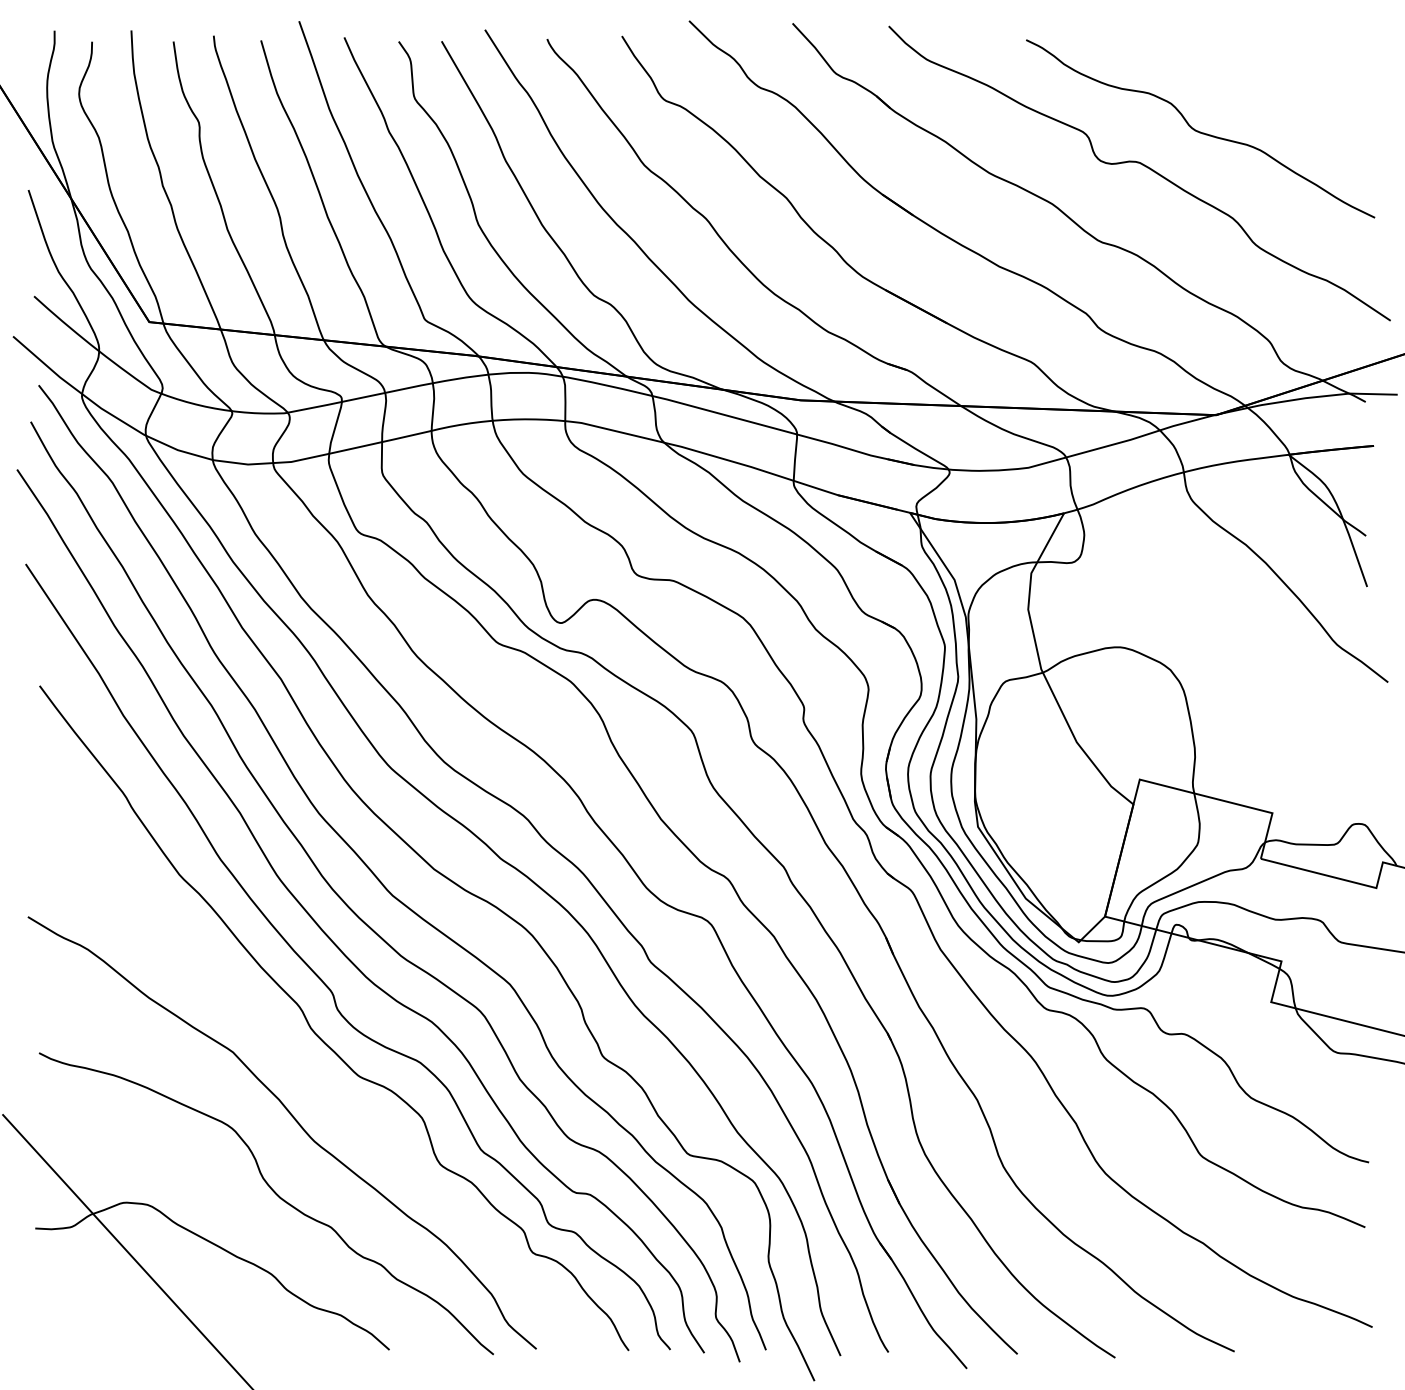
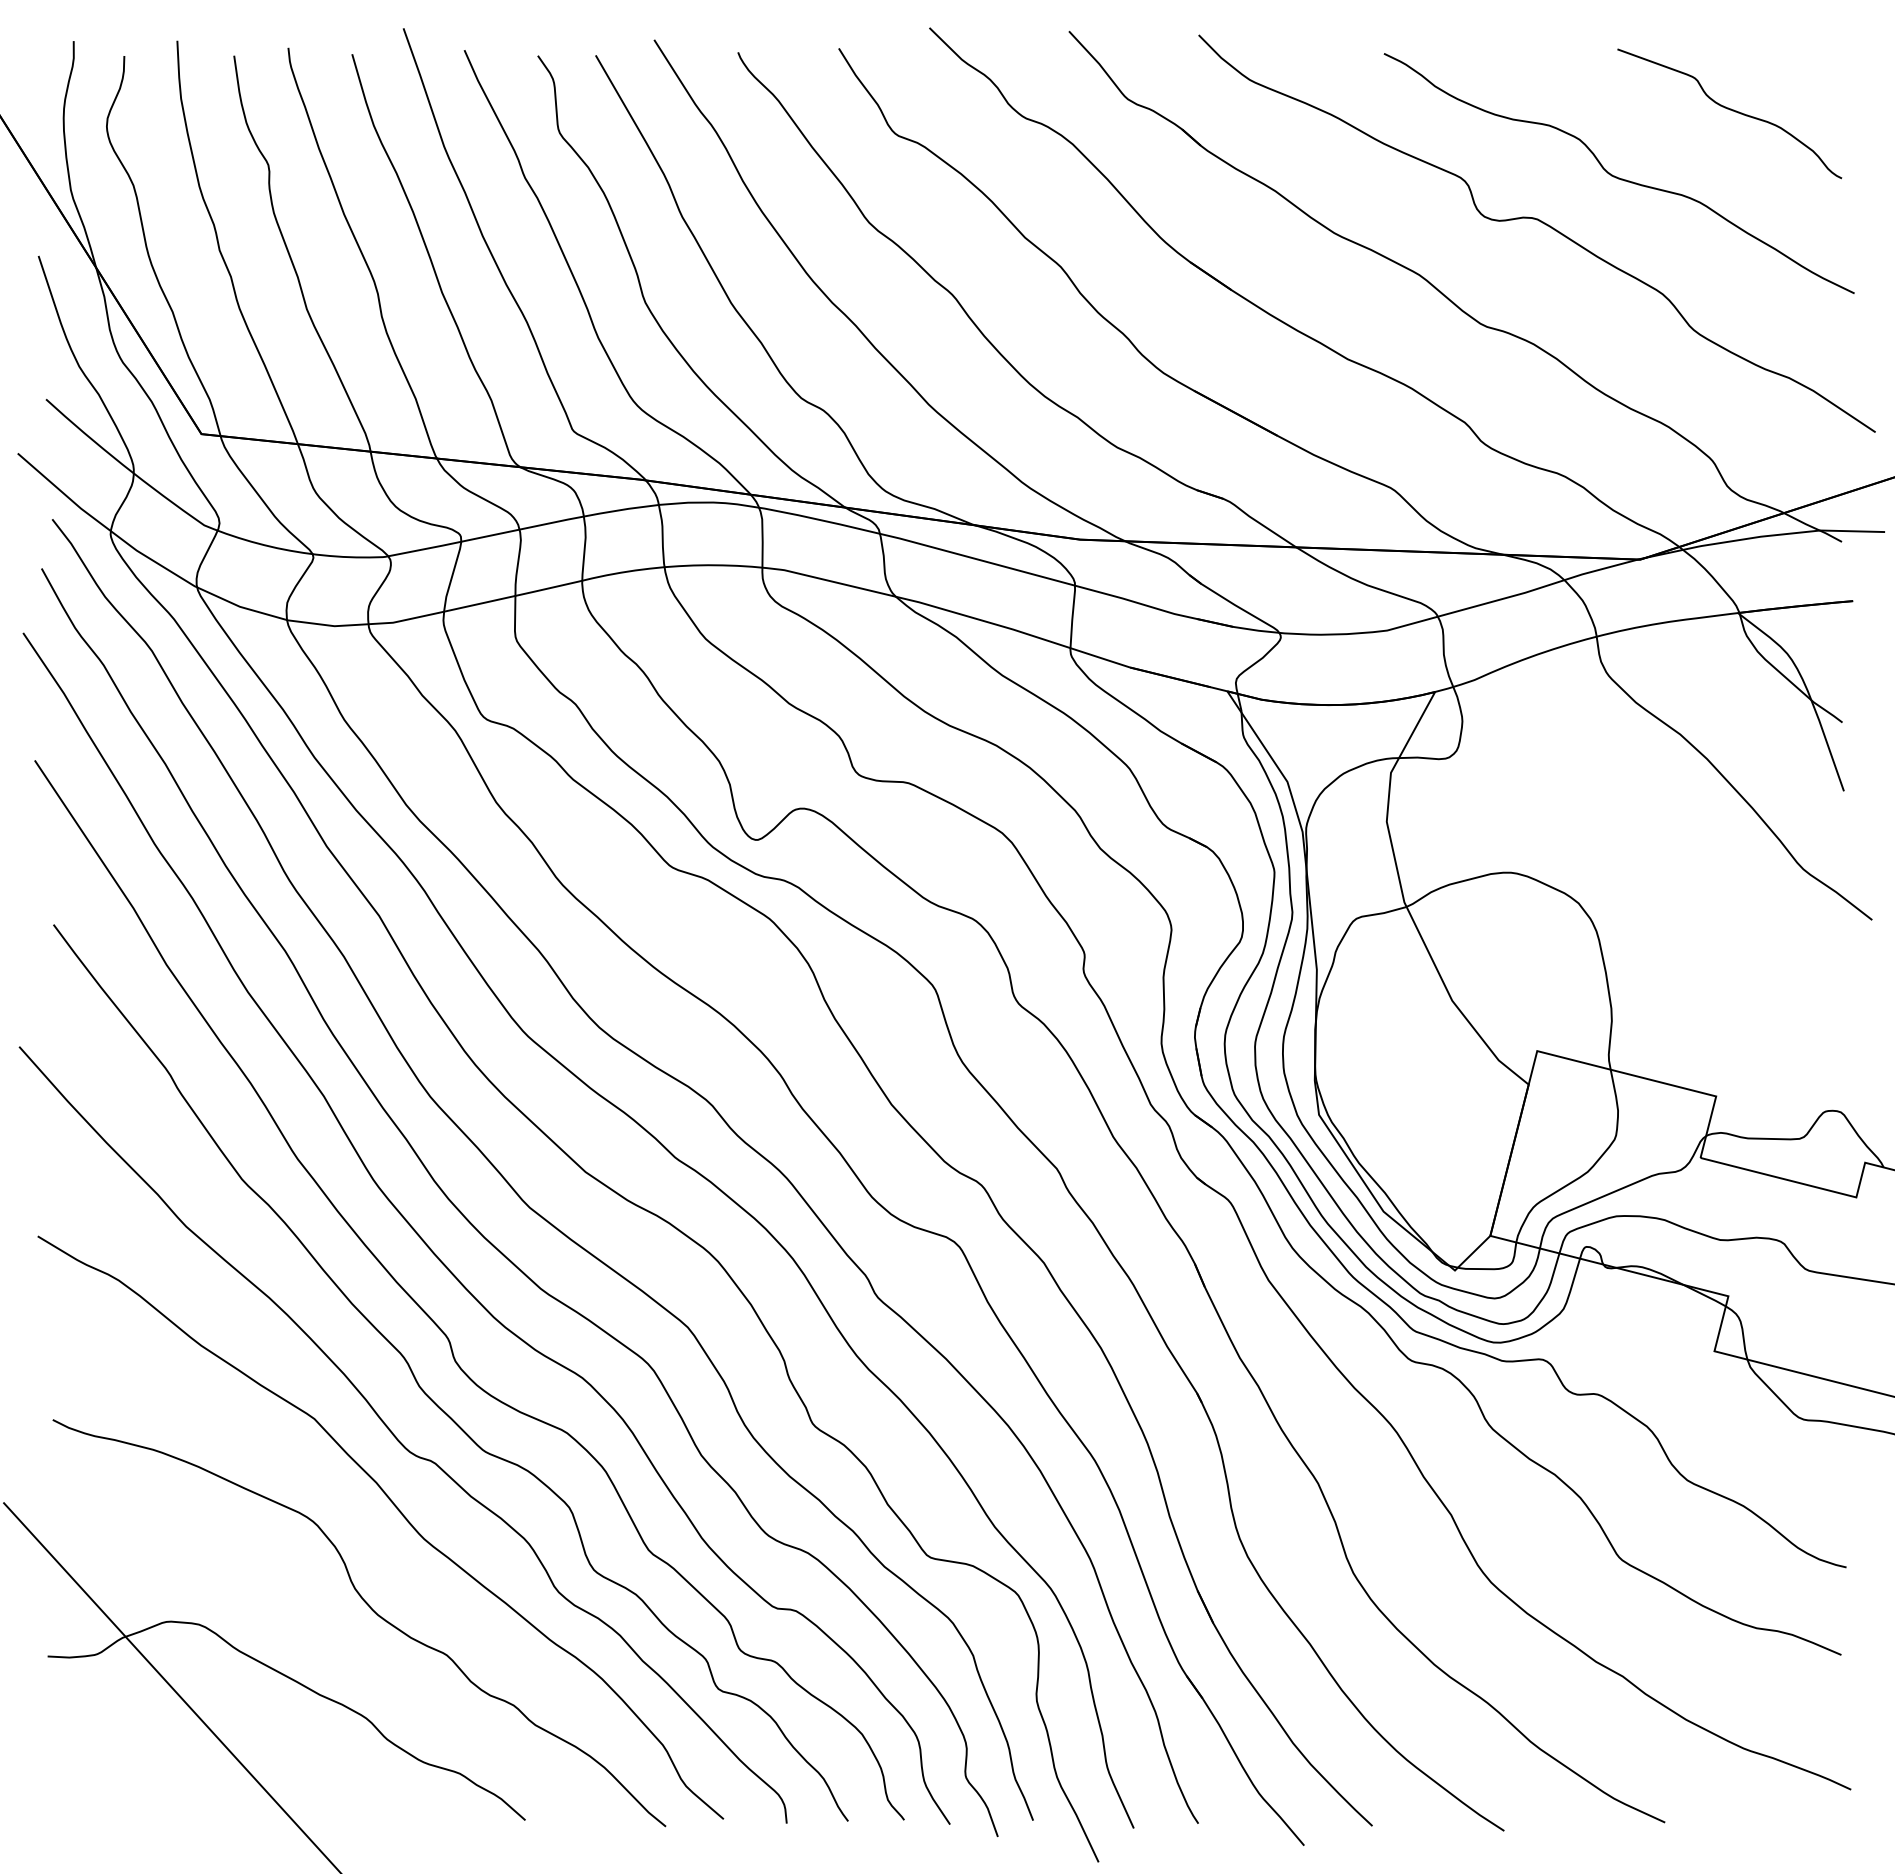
curve: (1283, 82) -> (1730, 110), added
curve: (293, 1065) -> (396, 1436), added

